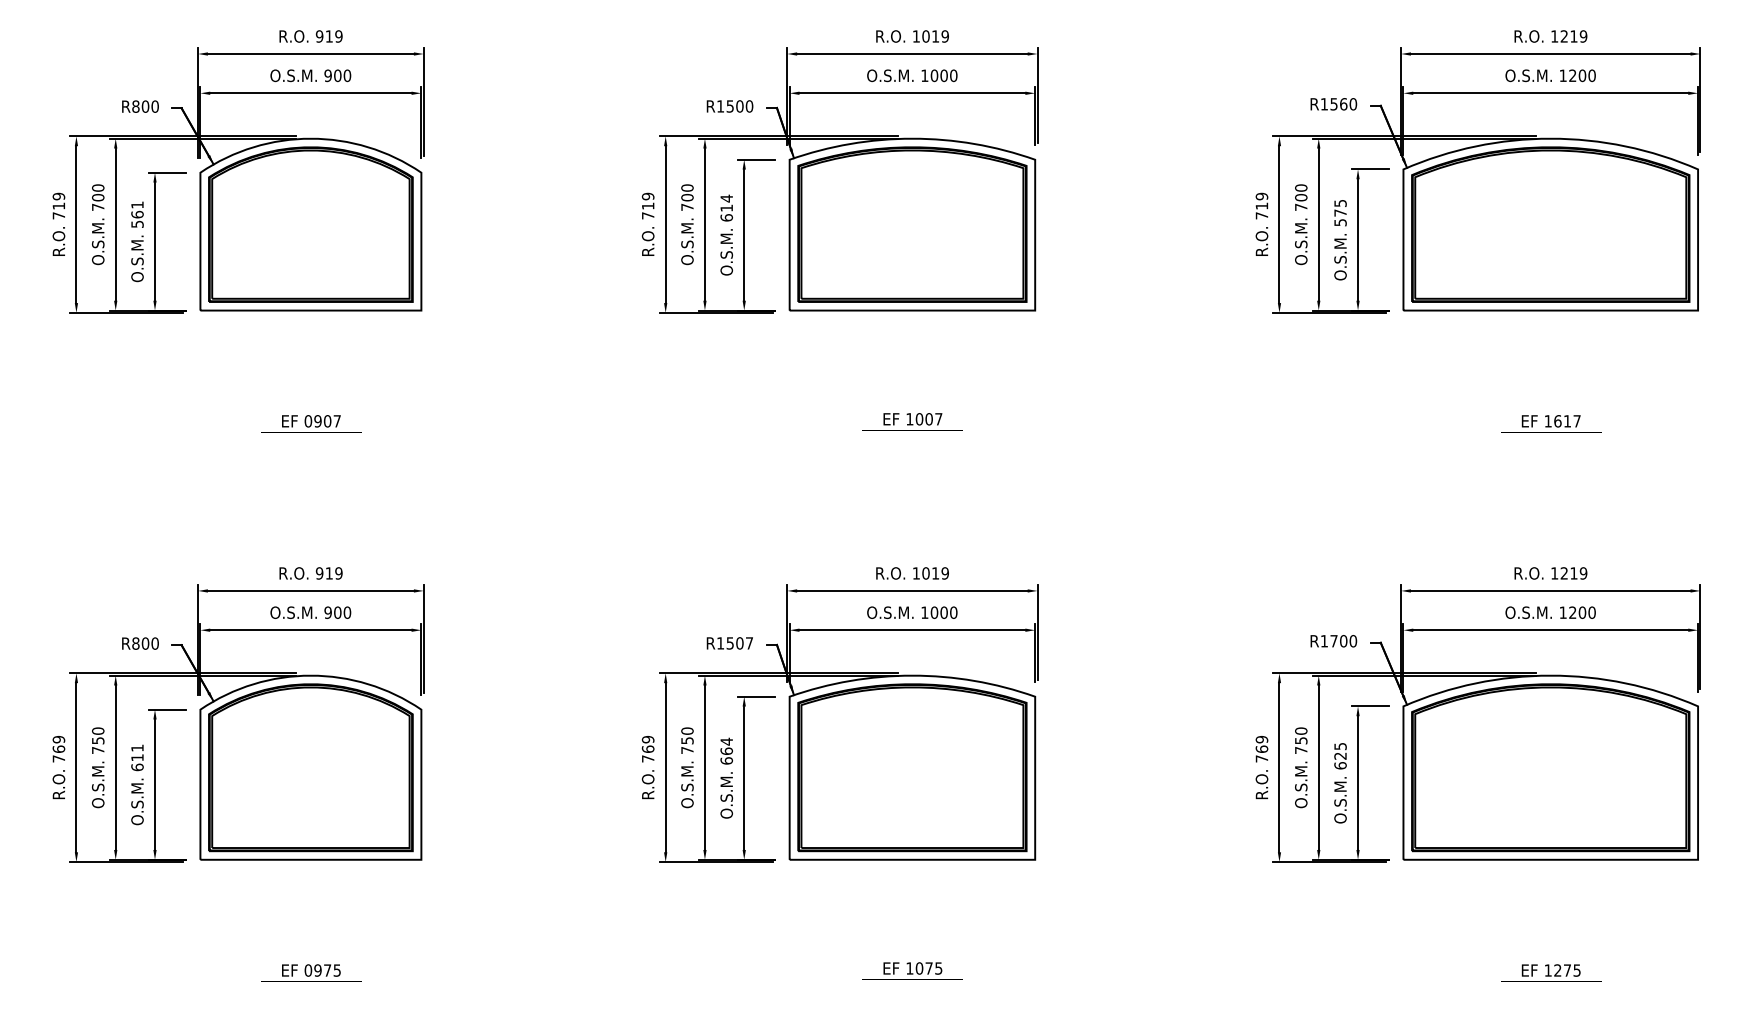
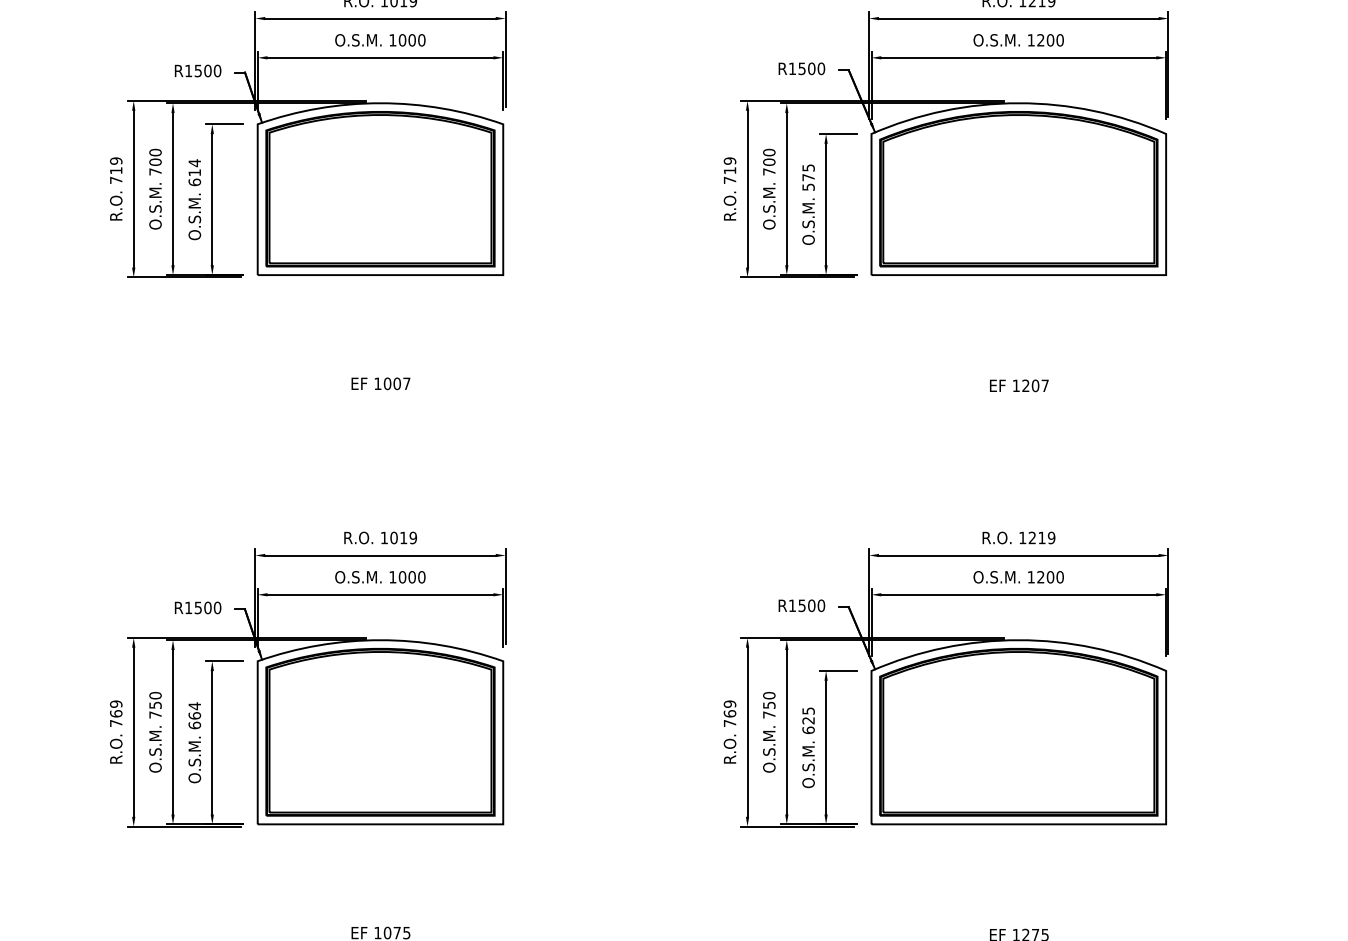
text: (1343, 104) -> (811, 69), R1560 -> R1500
text: (1562, 421) -> (1030, 386), 1617 -> 1207
text: (1333, 641) -> (801, 606), R1700 -> R1500
text: (749, 643) -> (217, 608), R1507 -> R1500

